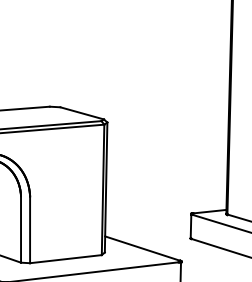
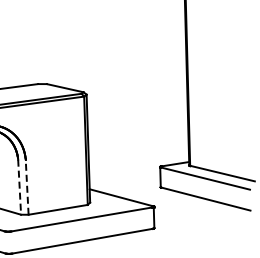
line: (20, 229) -> (19, 187), solid -> dashed
line: (30, 230) -> (27, 187), solid -> dashed

